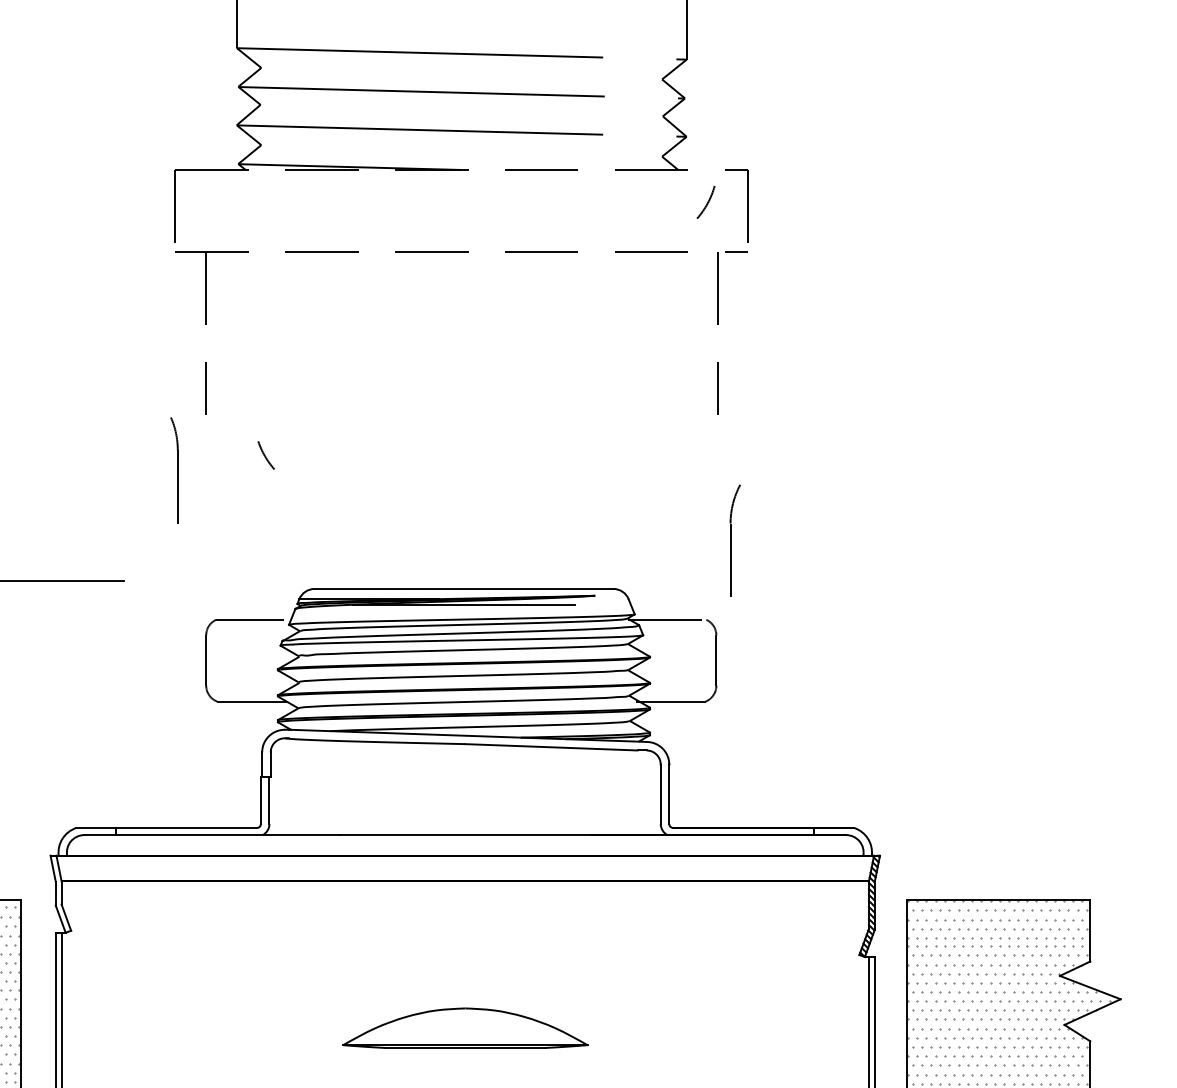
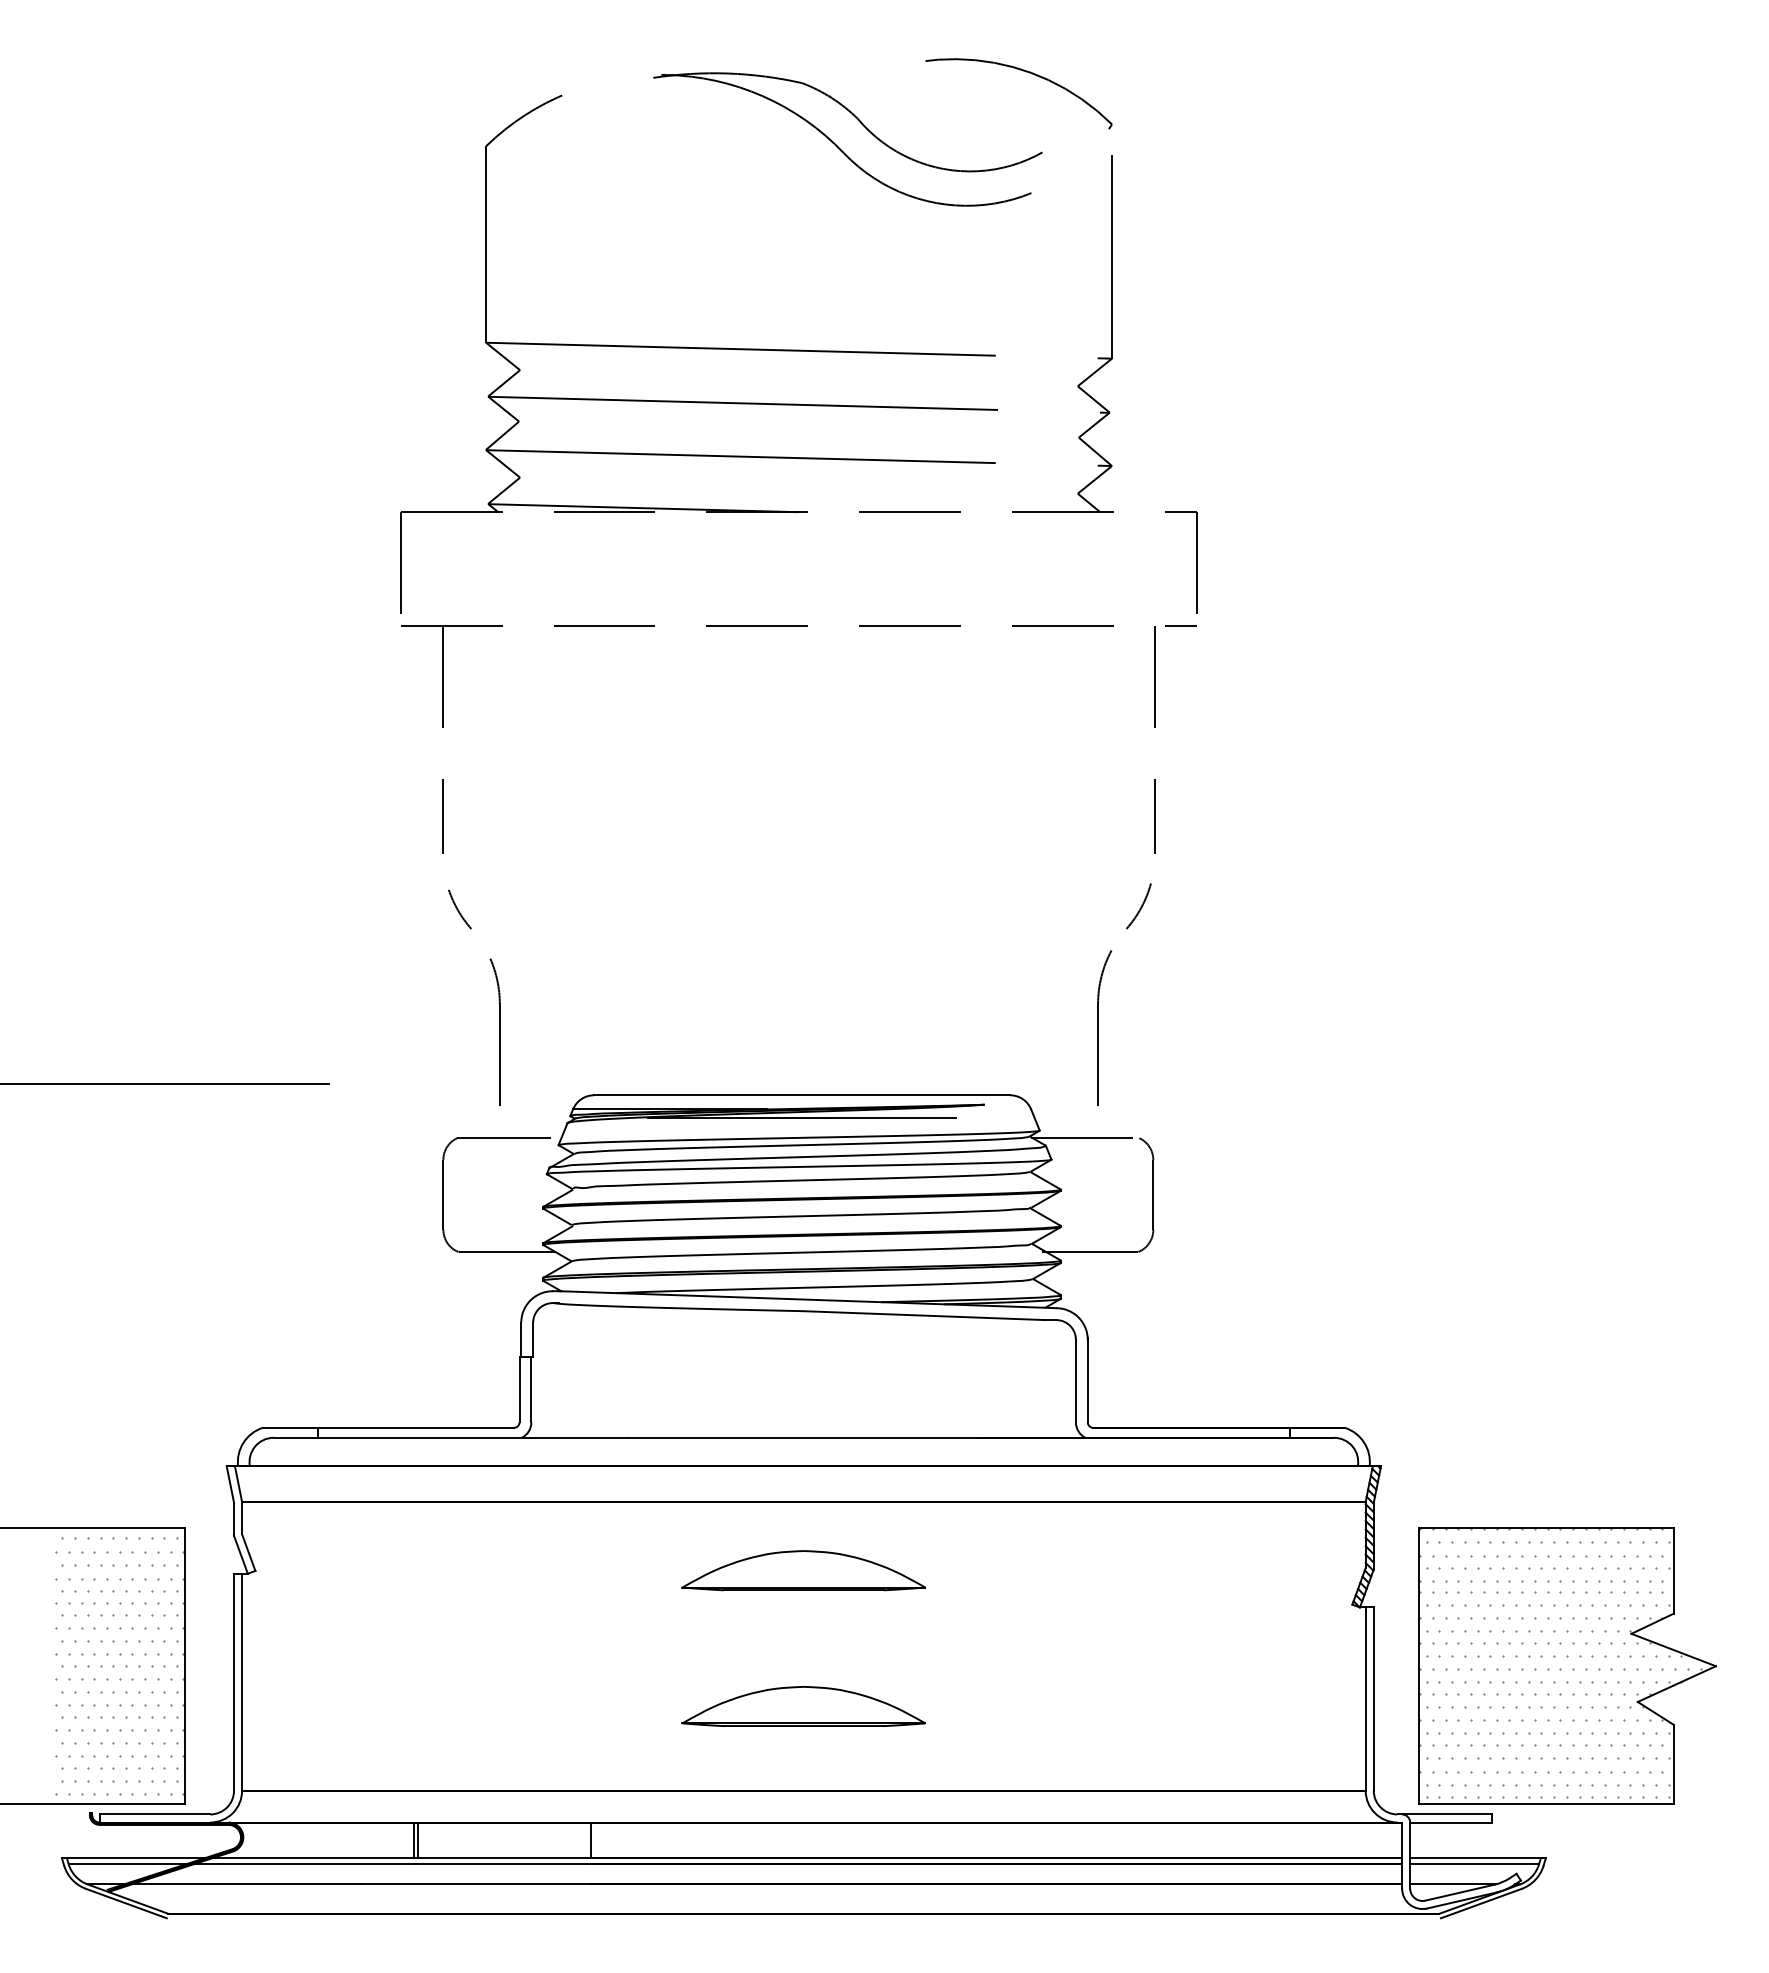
arc: (707, 202) -> (1140, 906), moved
arc: (265, 455) -> (458, 909), moved
part: (173, 469) -> (494, 1031), moved
part: (735, 540) -> (1104, 1027), moved
part: (465, 930) -> (803, 1570), added
part: (465, 1028) -> (803, 1706), size x0.71

